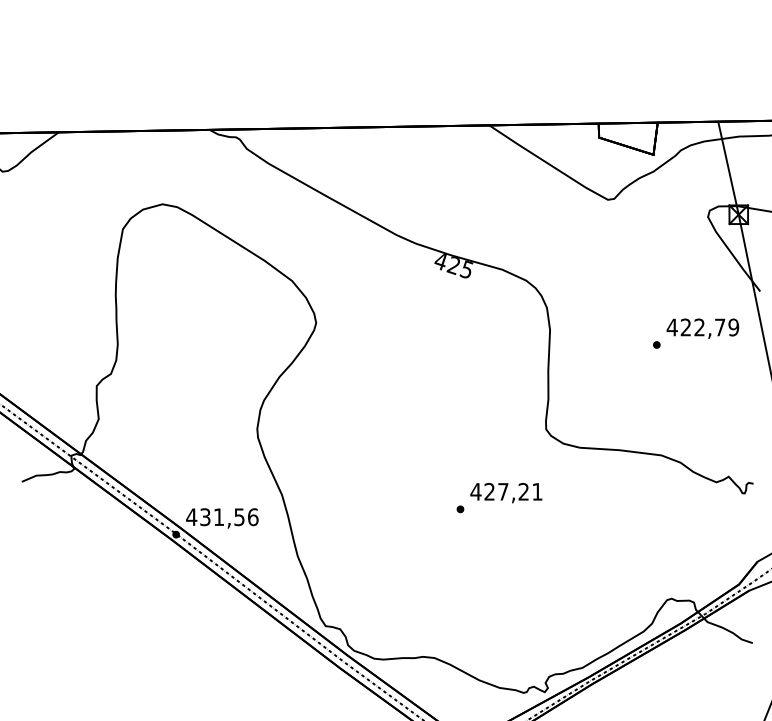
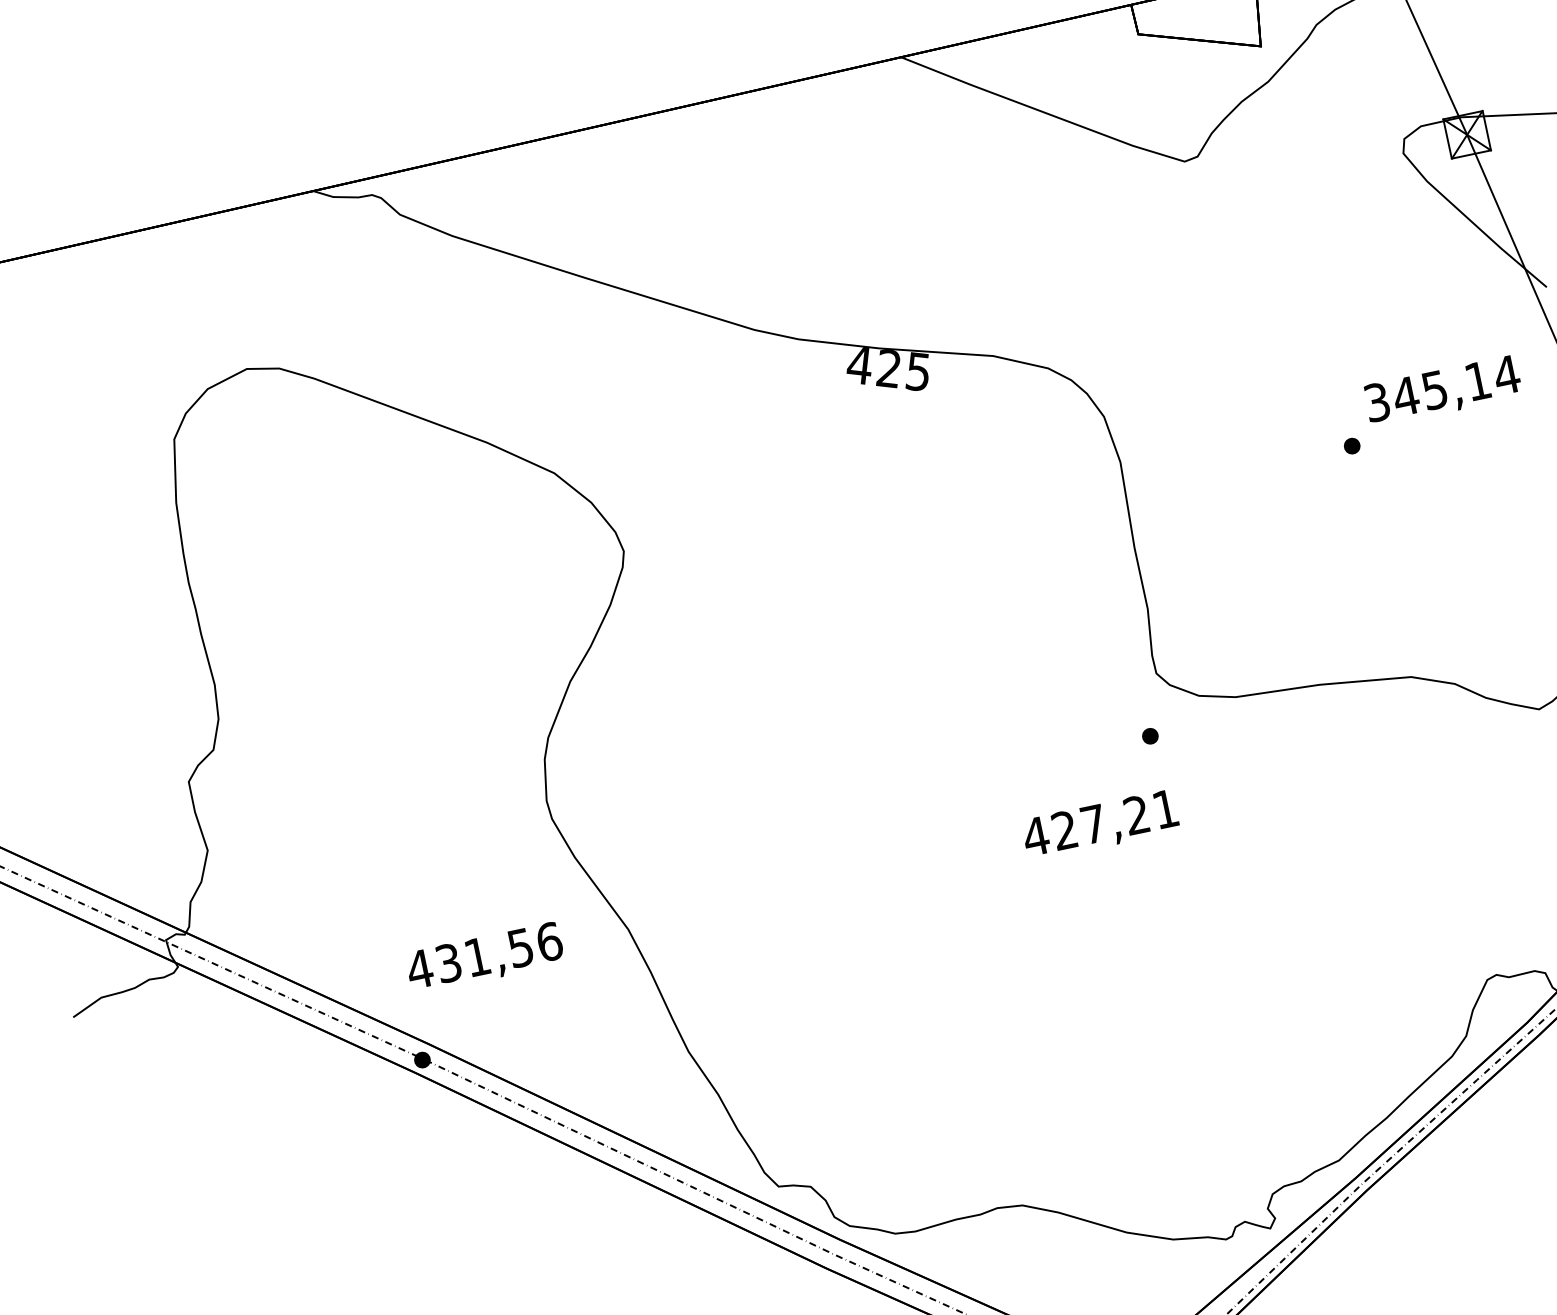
text: (702, 327) -> (1440, 388), 422,79 -> 345,14
part: (460, 509) -> (1150, 736), moved
text: (222, 518) -> (485, 958), moved

